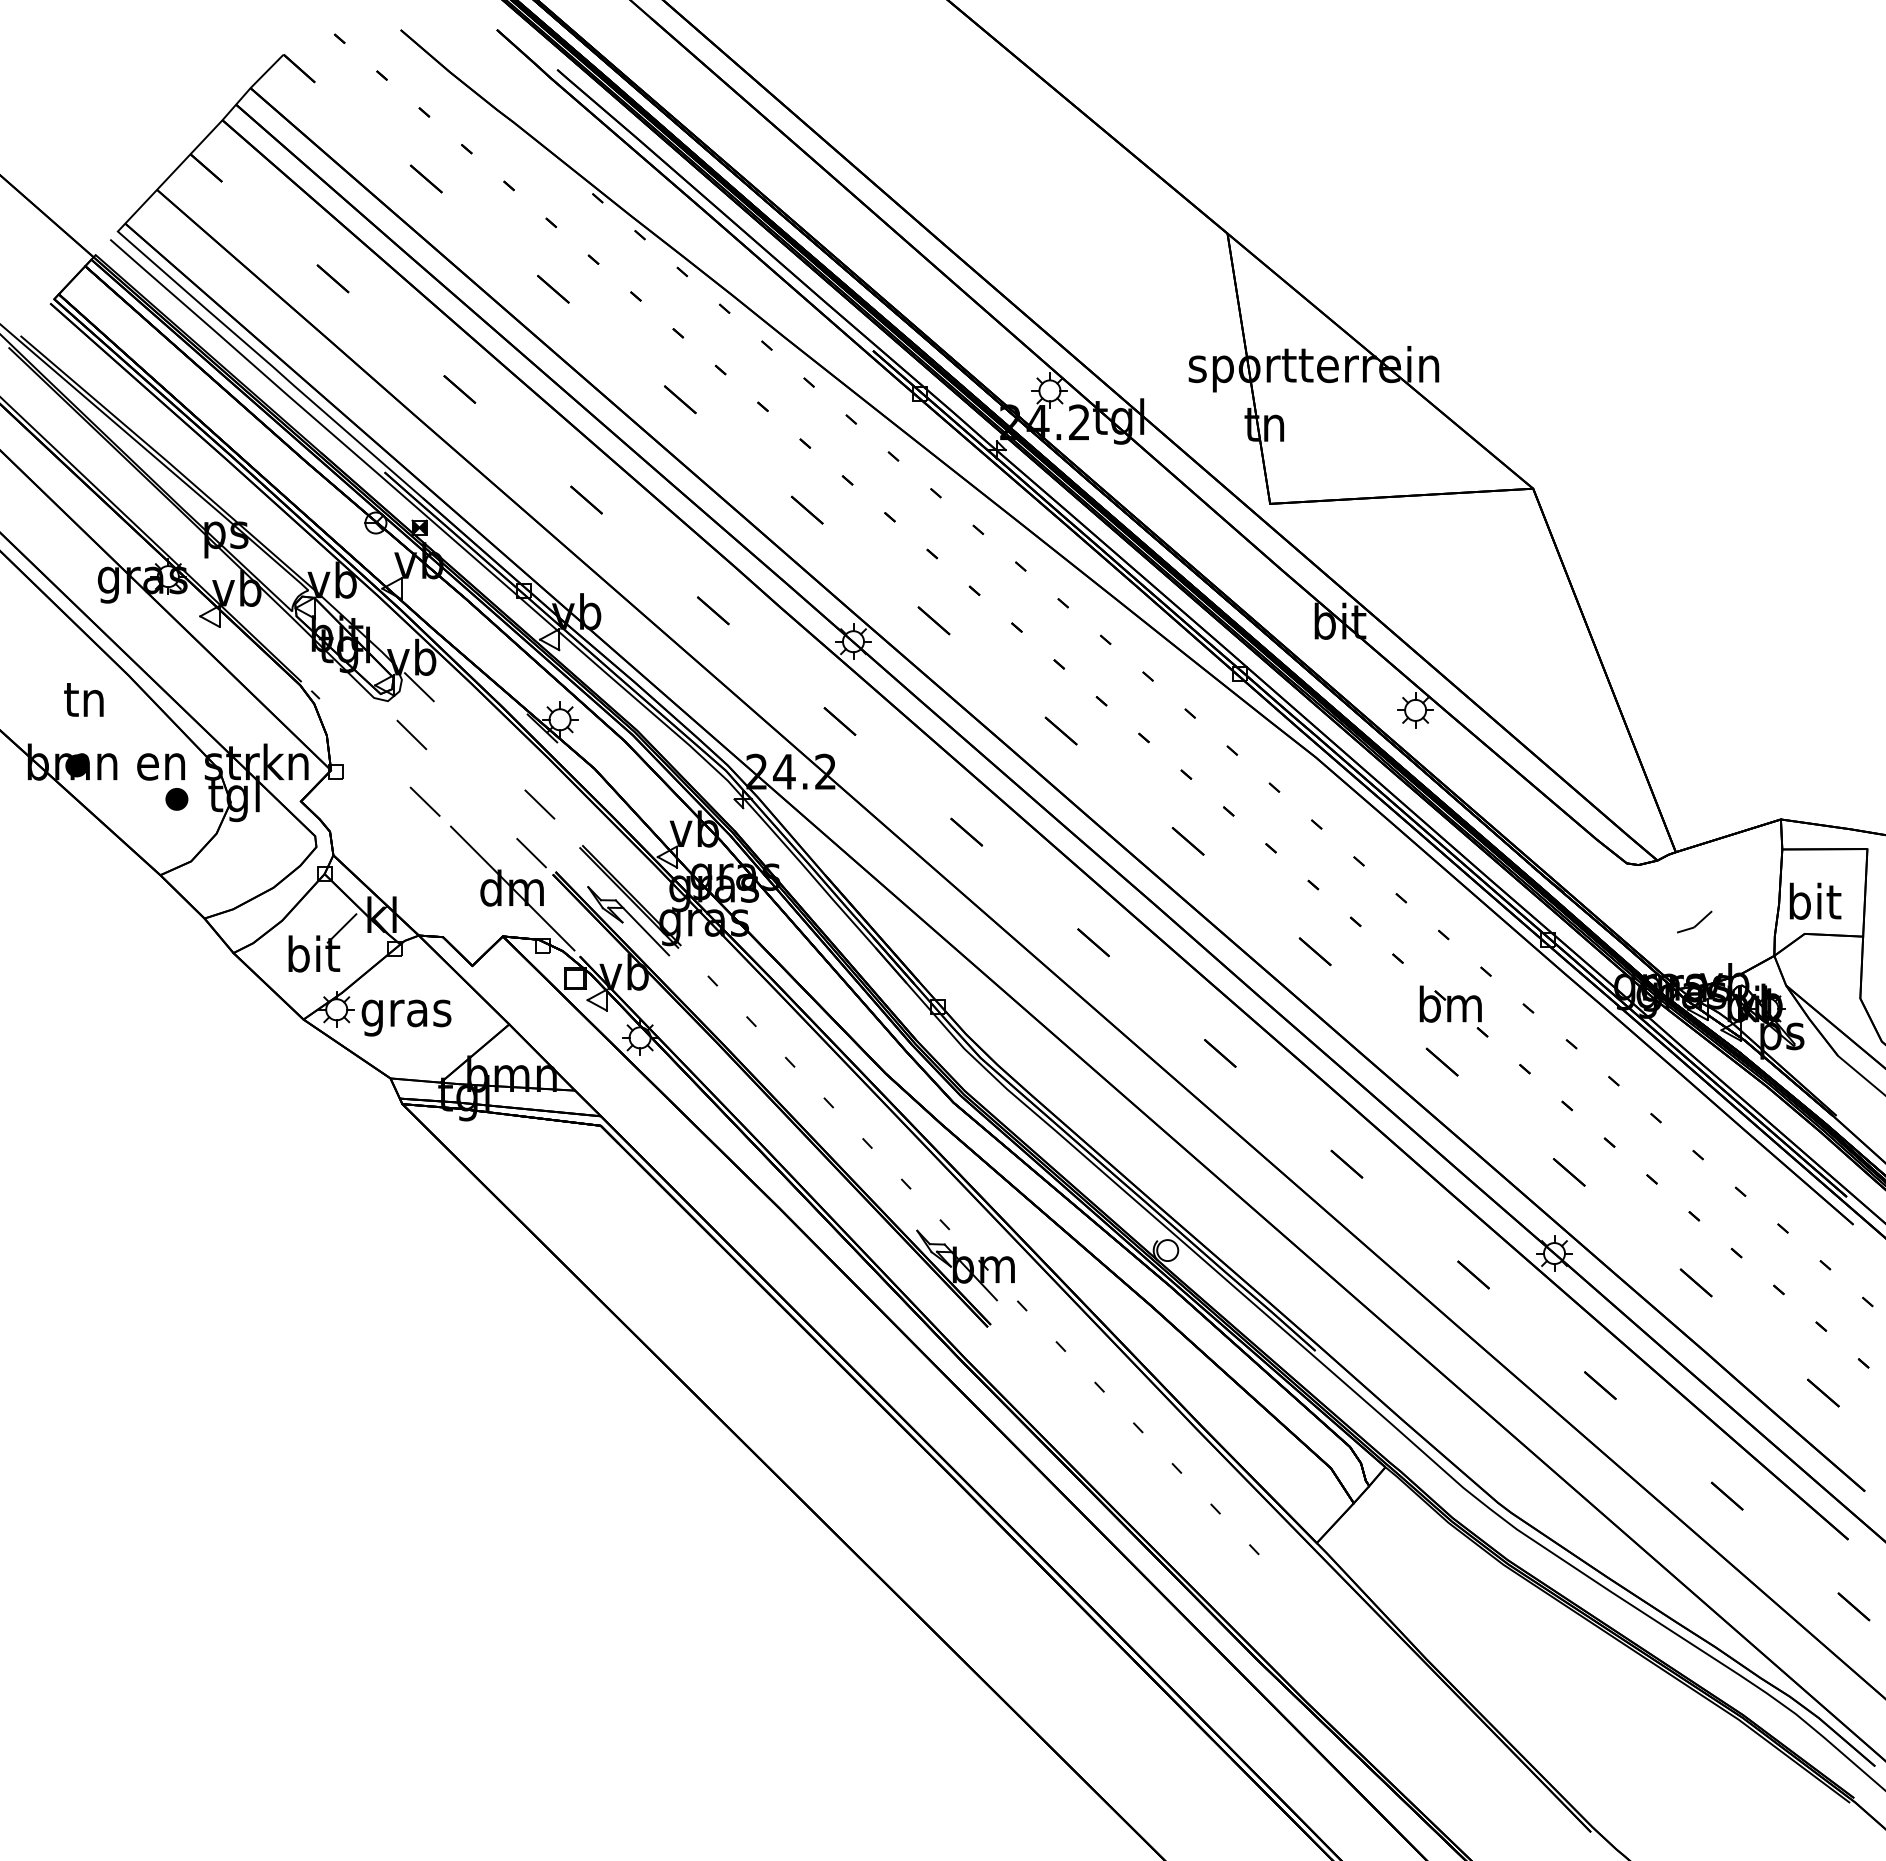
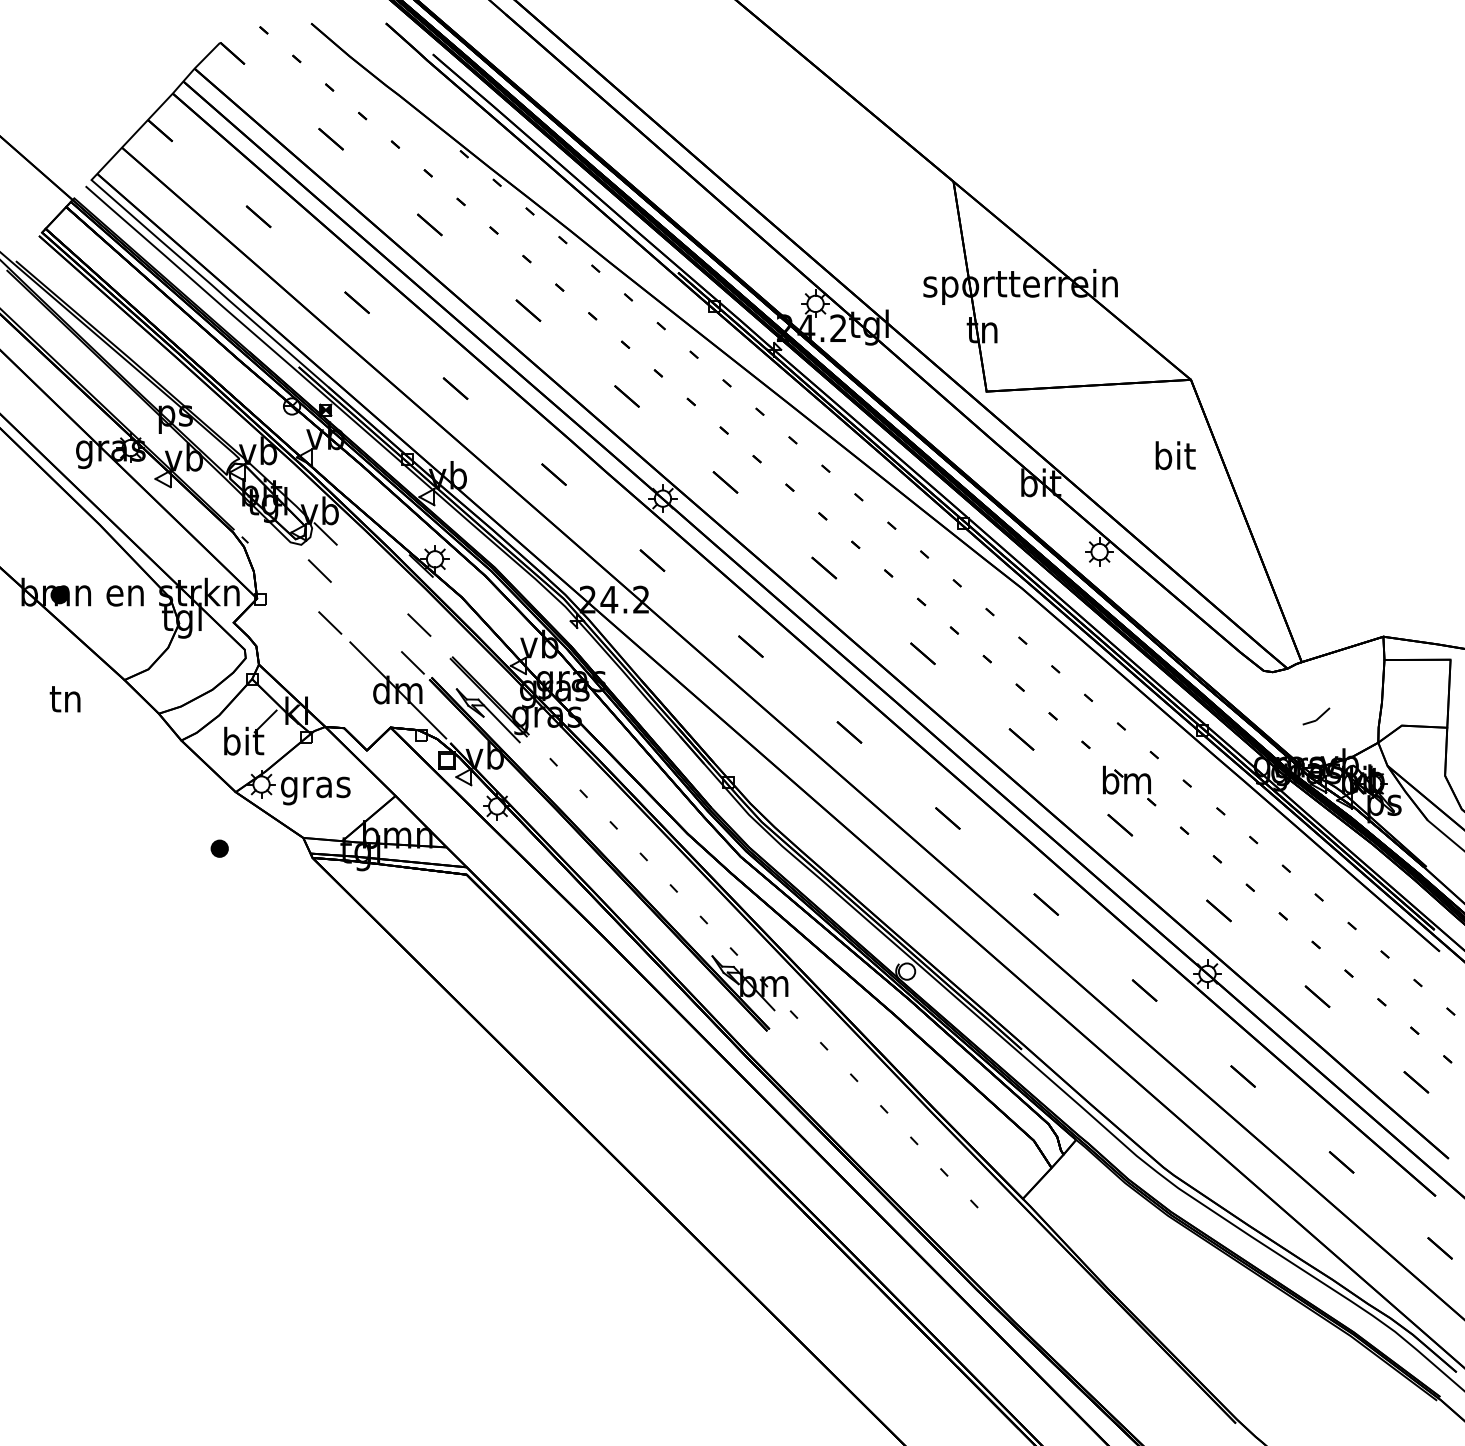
text: (83, 699) -> (64, 698), moved
part: (176, 799) -> (219, 848), moved
text: (1815, 900) -> (1175, 455), moved

